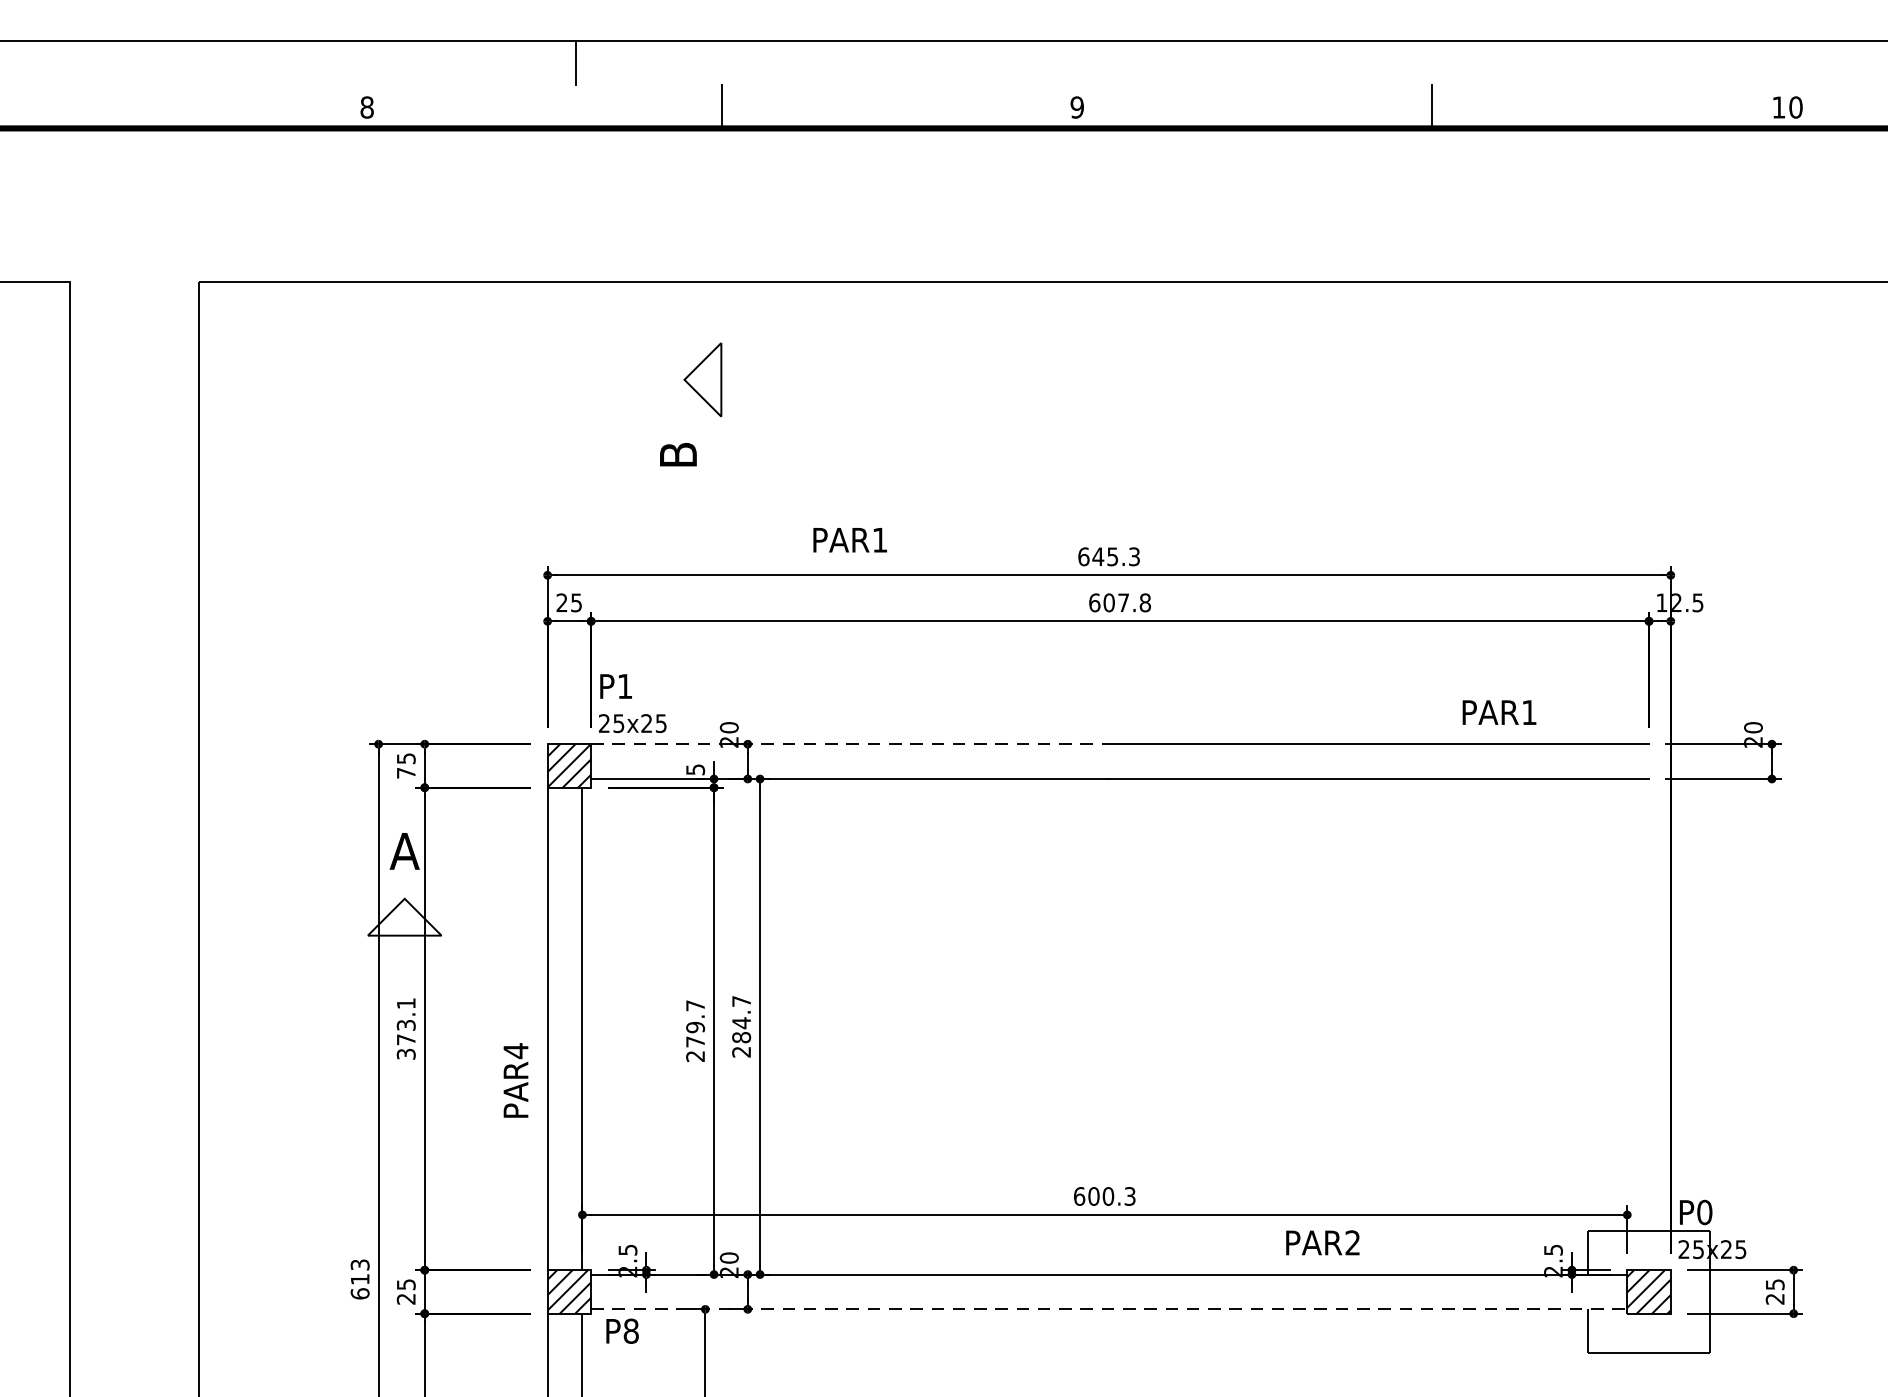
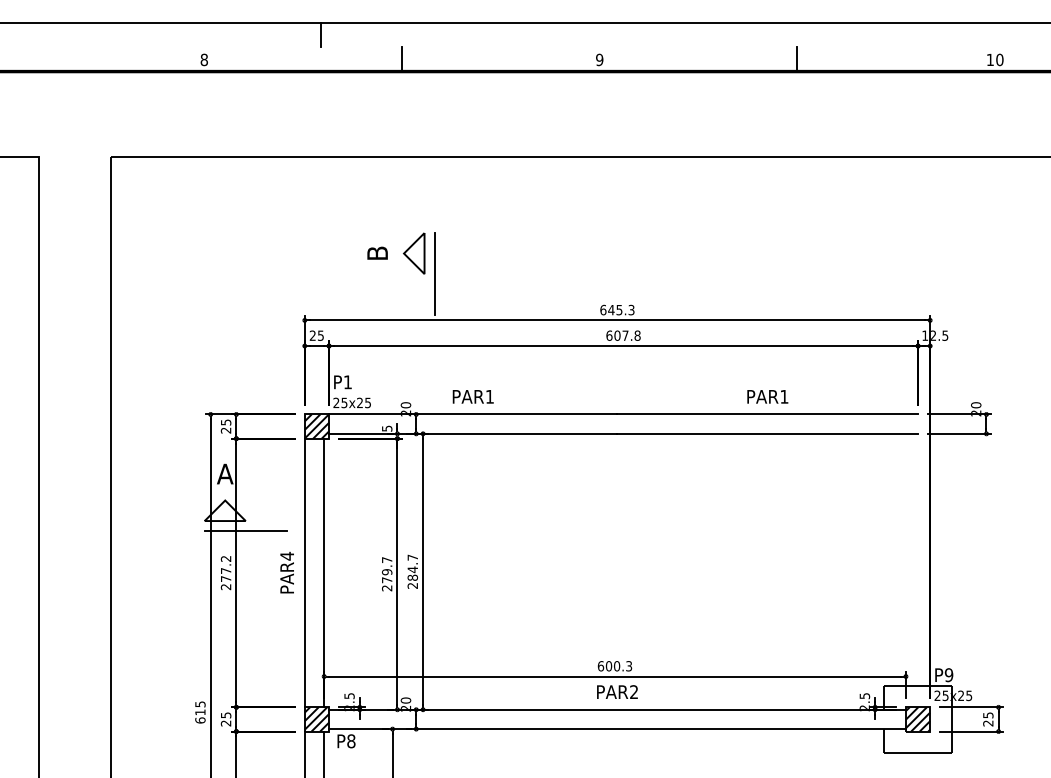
part: (703, 379) -> (414, 253), moved
line: (780, 492) -> (434, 274), added
text: (848, 539) -> (472, 396), moved
text: (1498, 711) -> (767, 396), moved
line: (850, 744) -> (473, 414), dashed -> solid
text: (405, 773) -> (225, 430), 75 -> 25
line: (441, 954) -> (245, 531), added
text: (405, 1029) -> (225, 573), 373.1 -> 277.2
text: (514, 1080) -> (286, 572), moved
text: (1703, 1213) -> (948, 675), P0 -> P9
text: (1322, 1241) -> (617, 691), moved
text: (358, 1263) -> (199, 703), 613 -> 615
line: (1109, 1310) -> (617, 729), dashed -> solid

